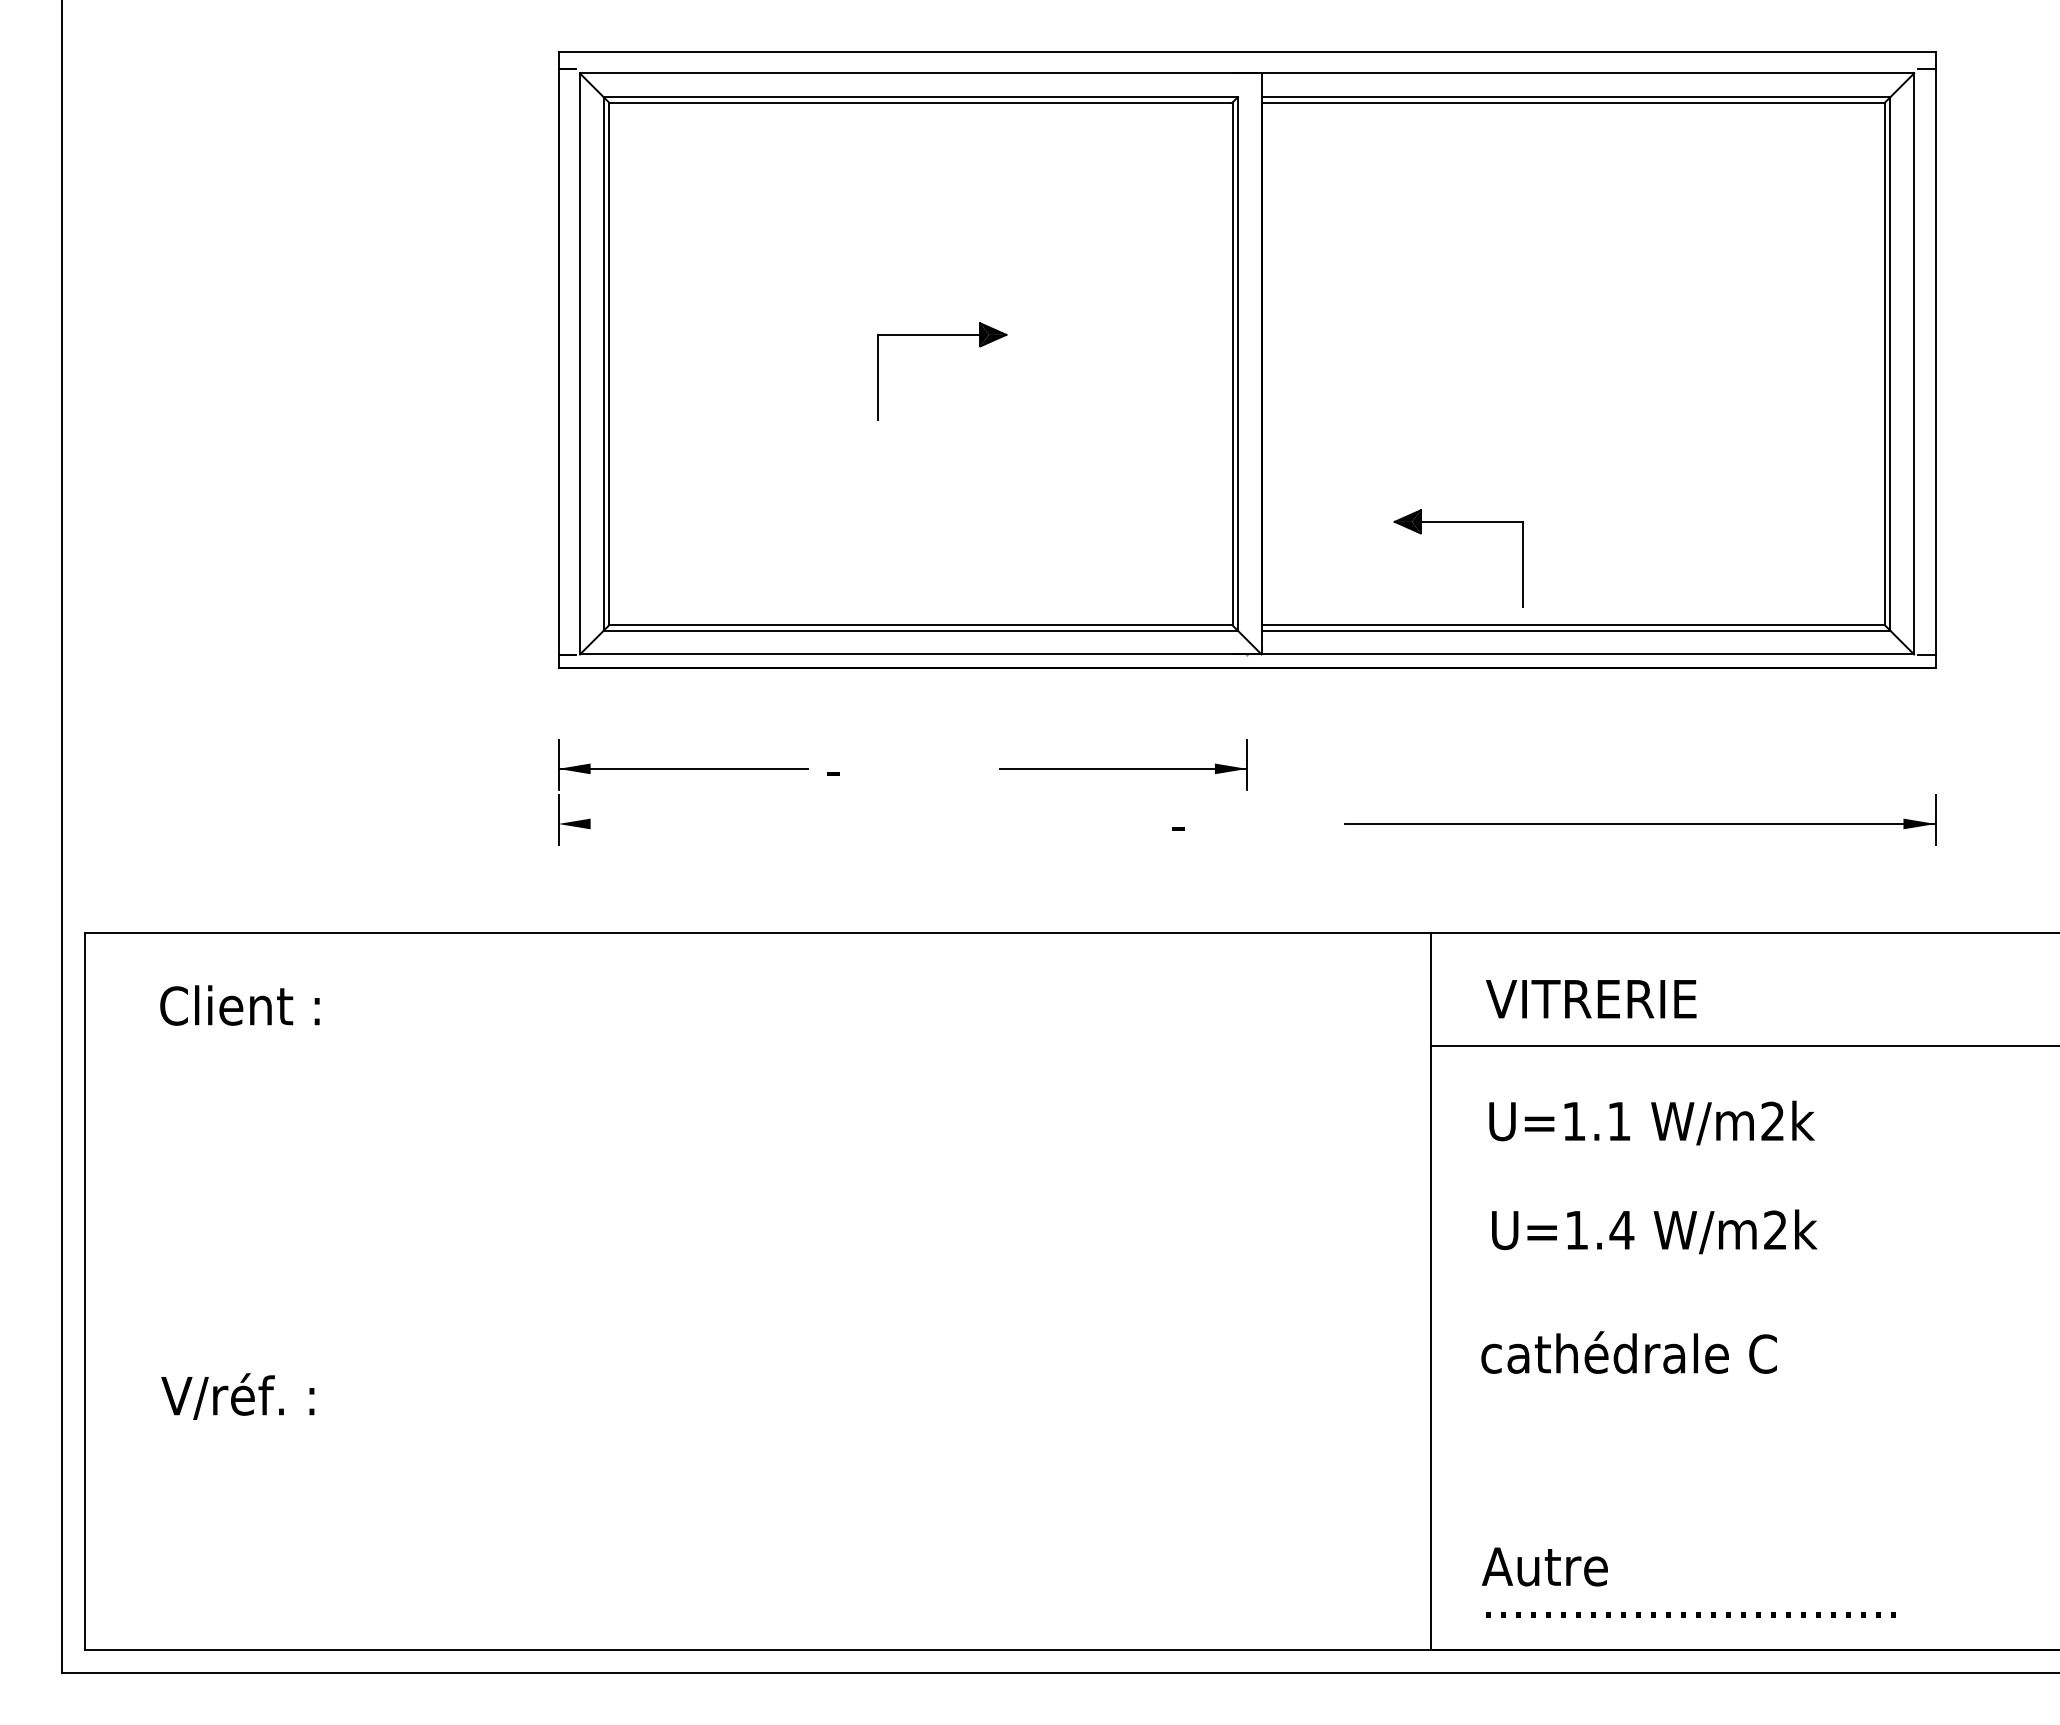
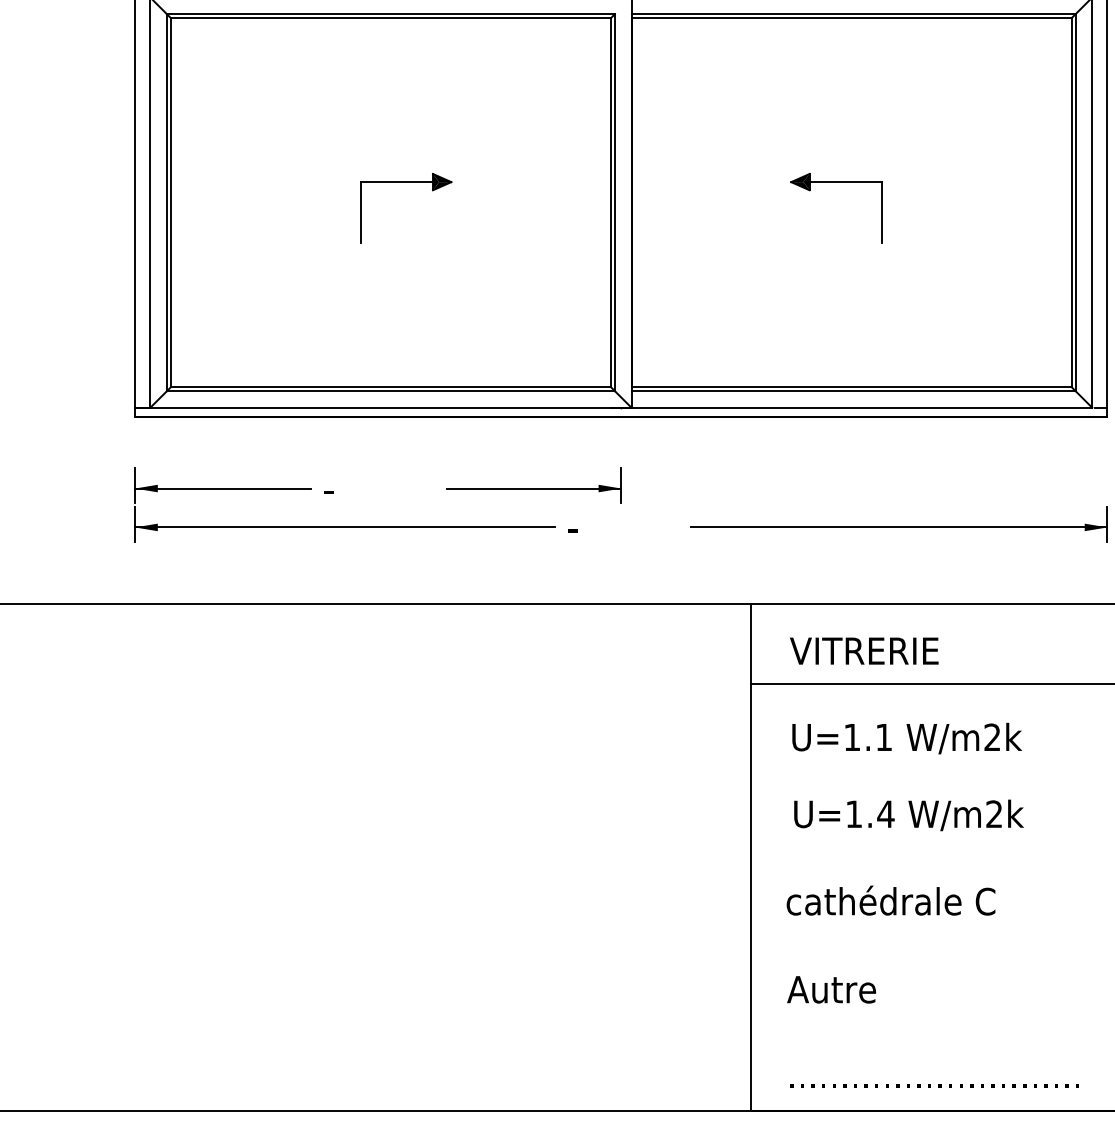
part: (1458, 522) -> (836, 182), moved
line: (855, 823) -> (344, 527), added
text: (1544, 1566) -> (831, 989), moved

